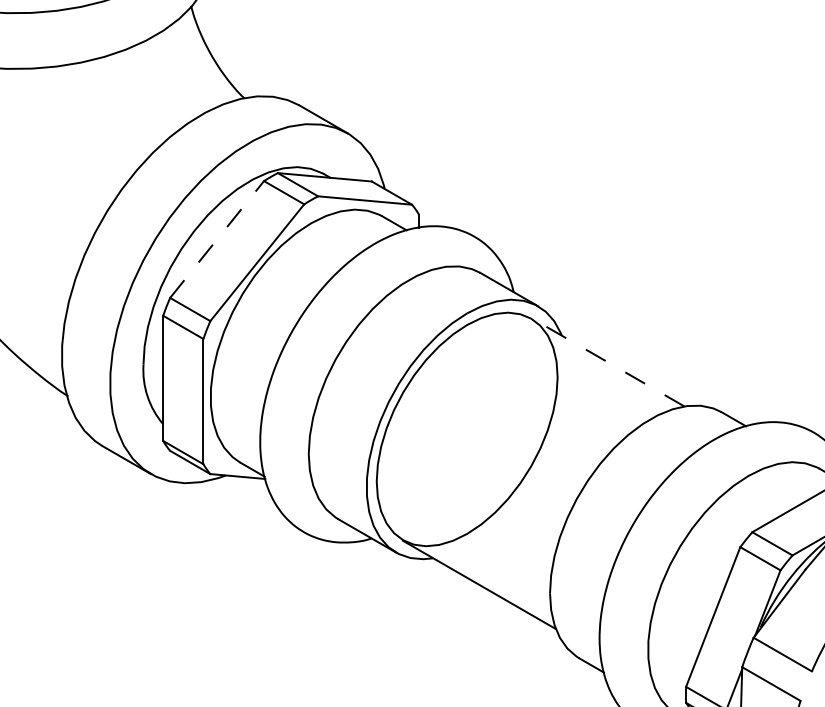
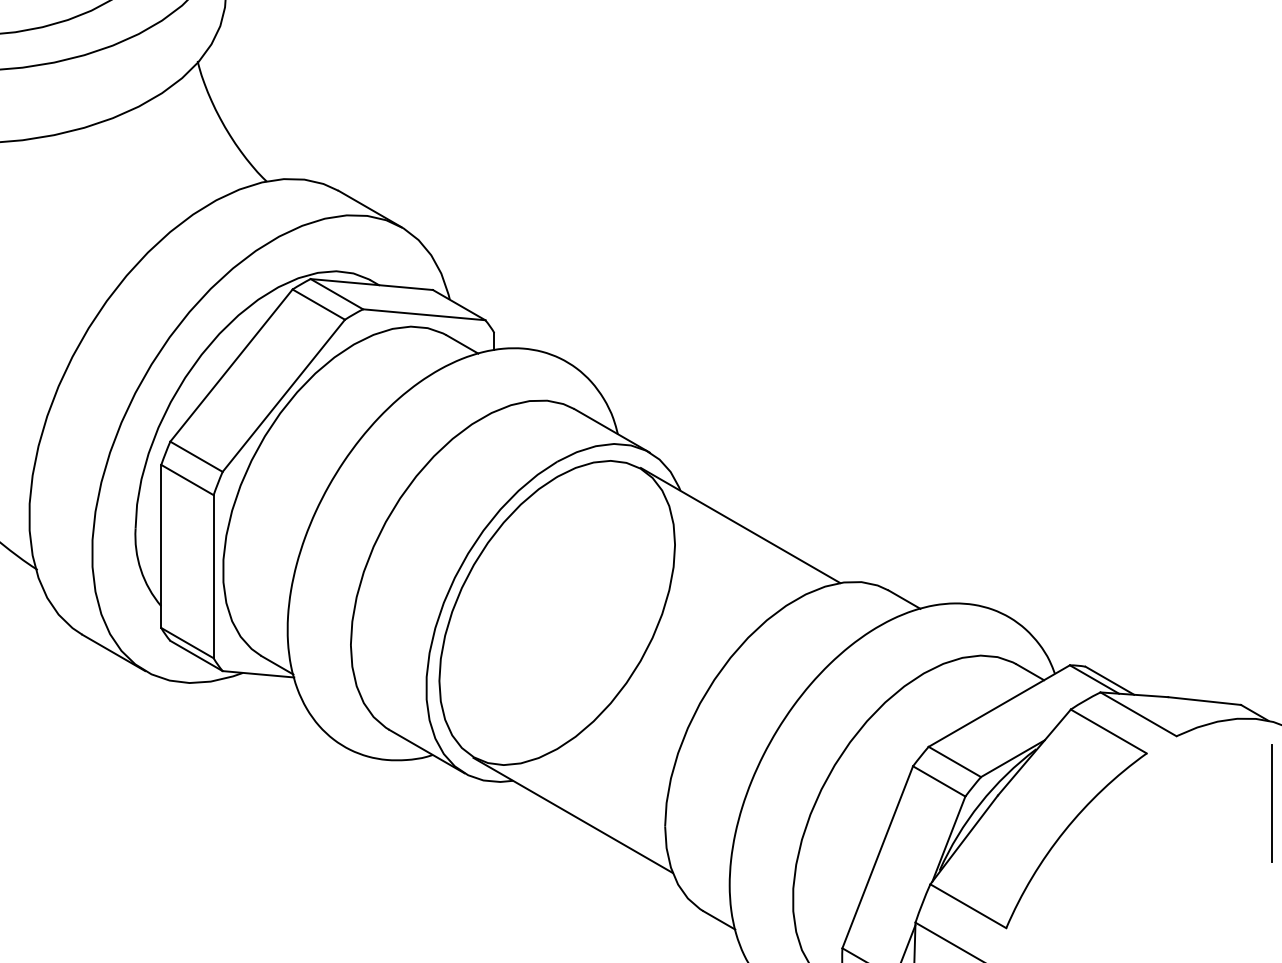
line: (217, 239) -> (231, 365), dashed -> solid
line: (607, 362) -> (740, 525), dashed -> solid

